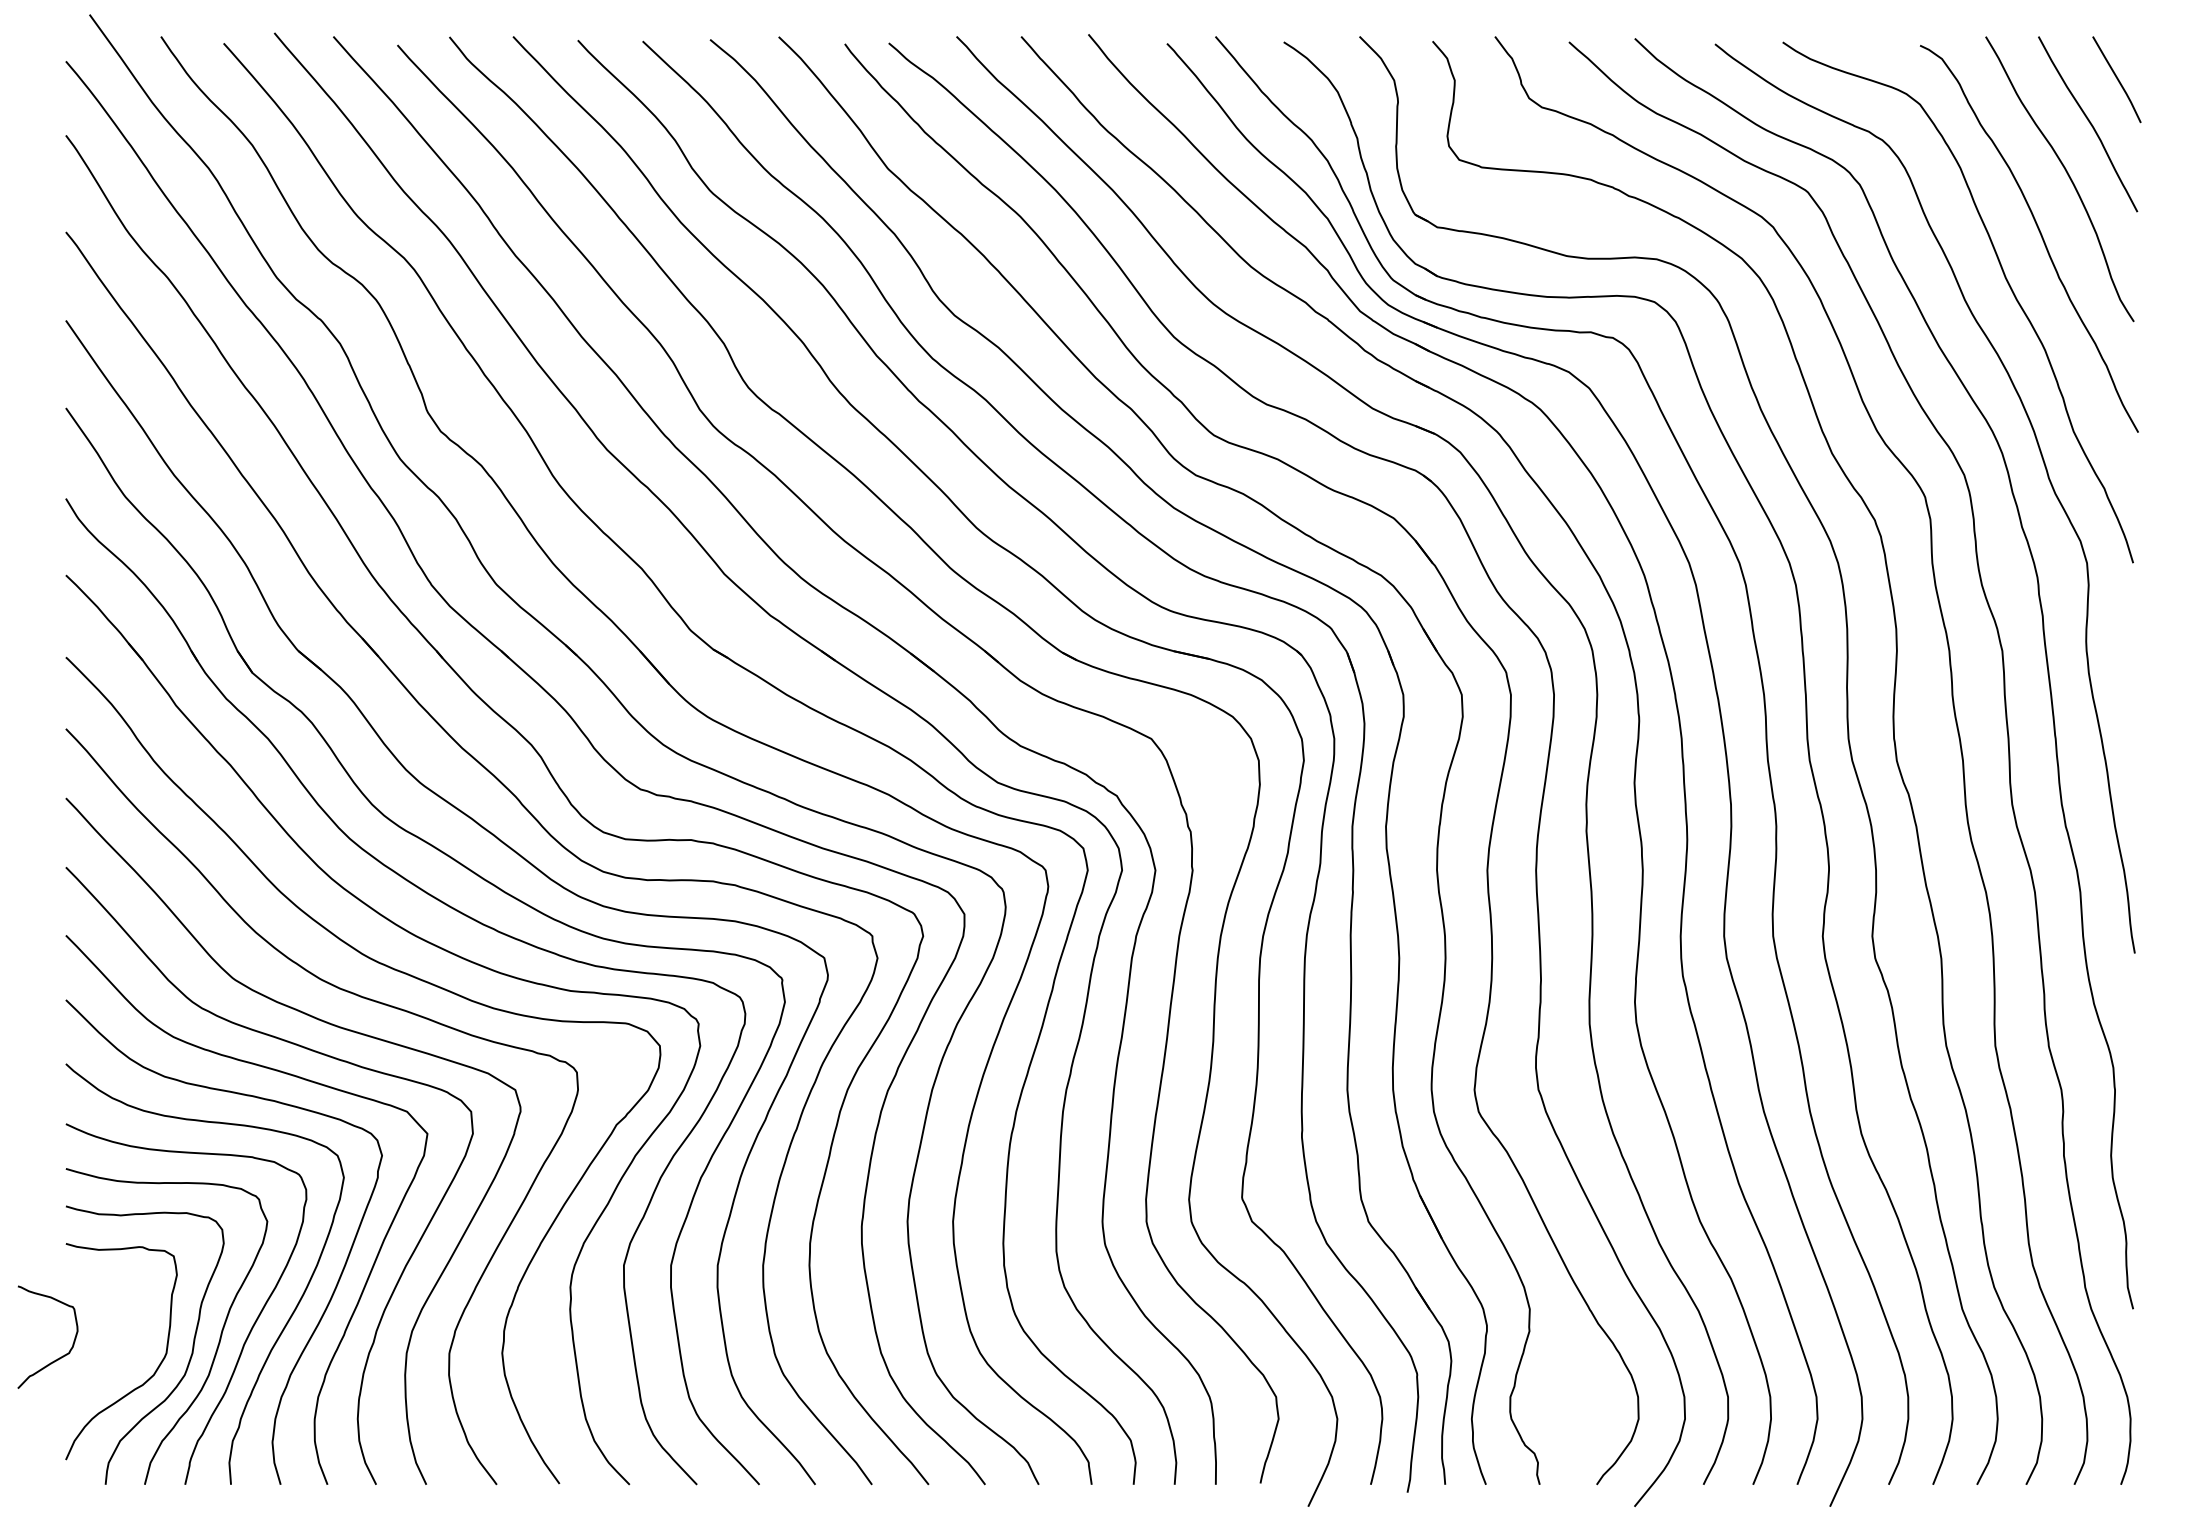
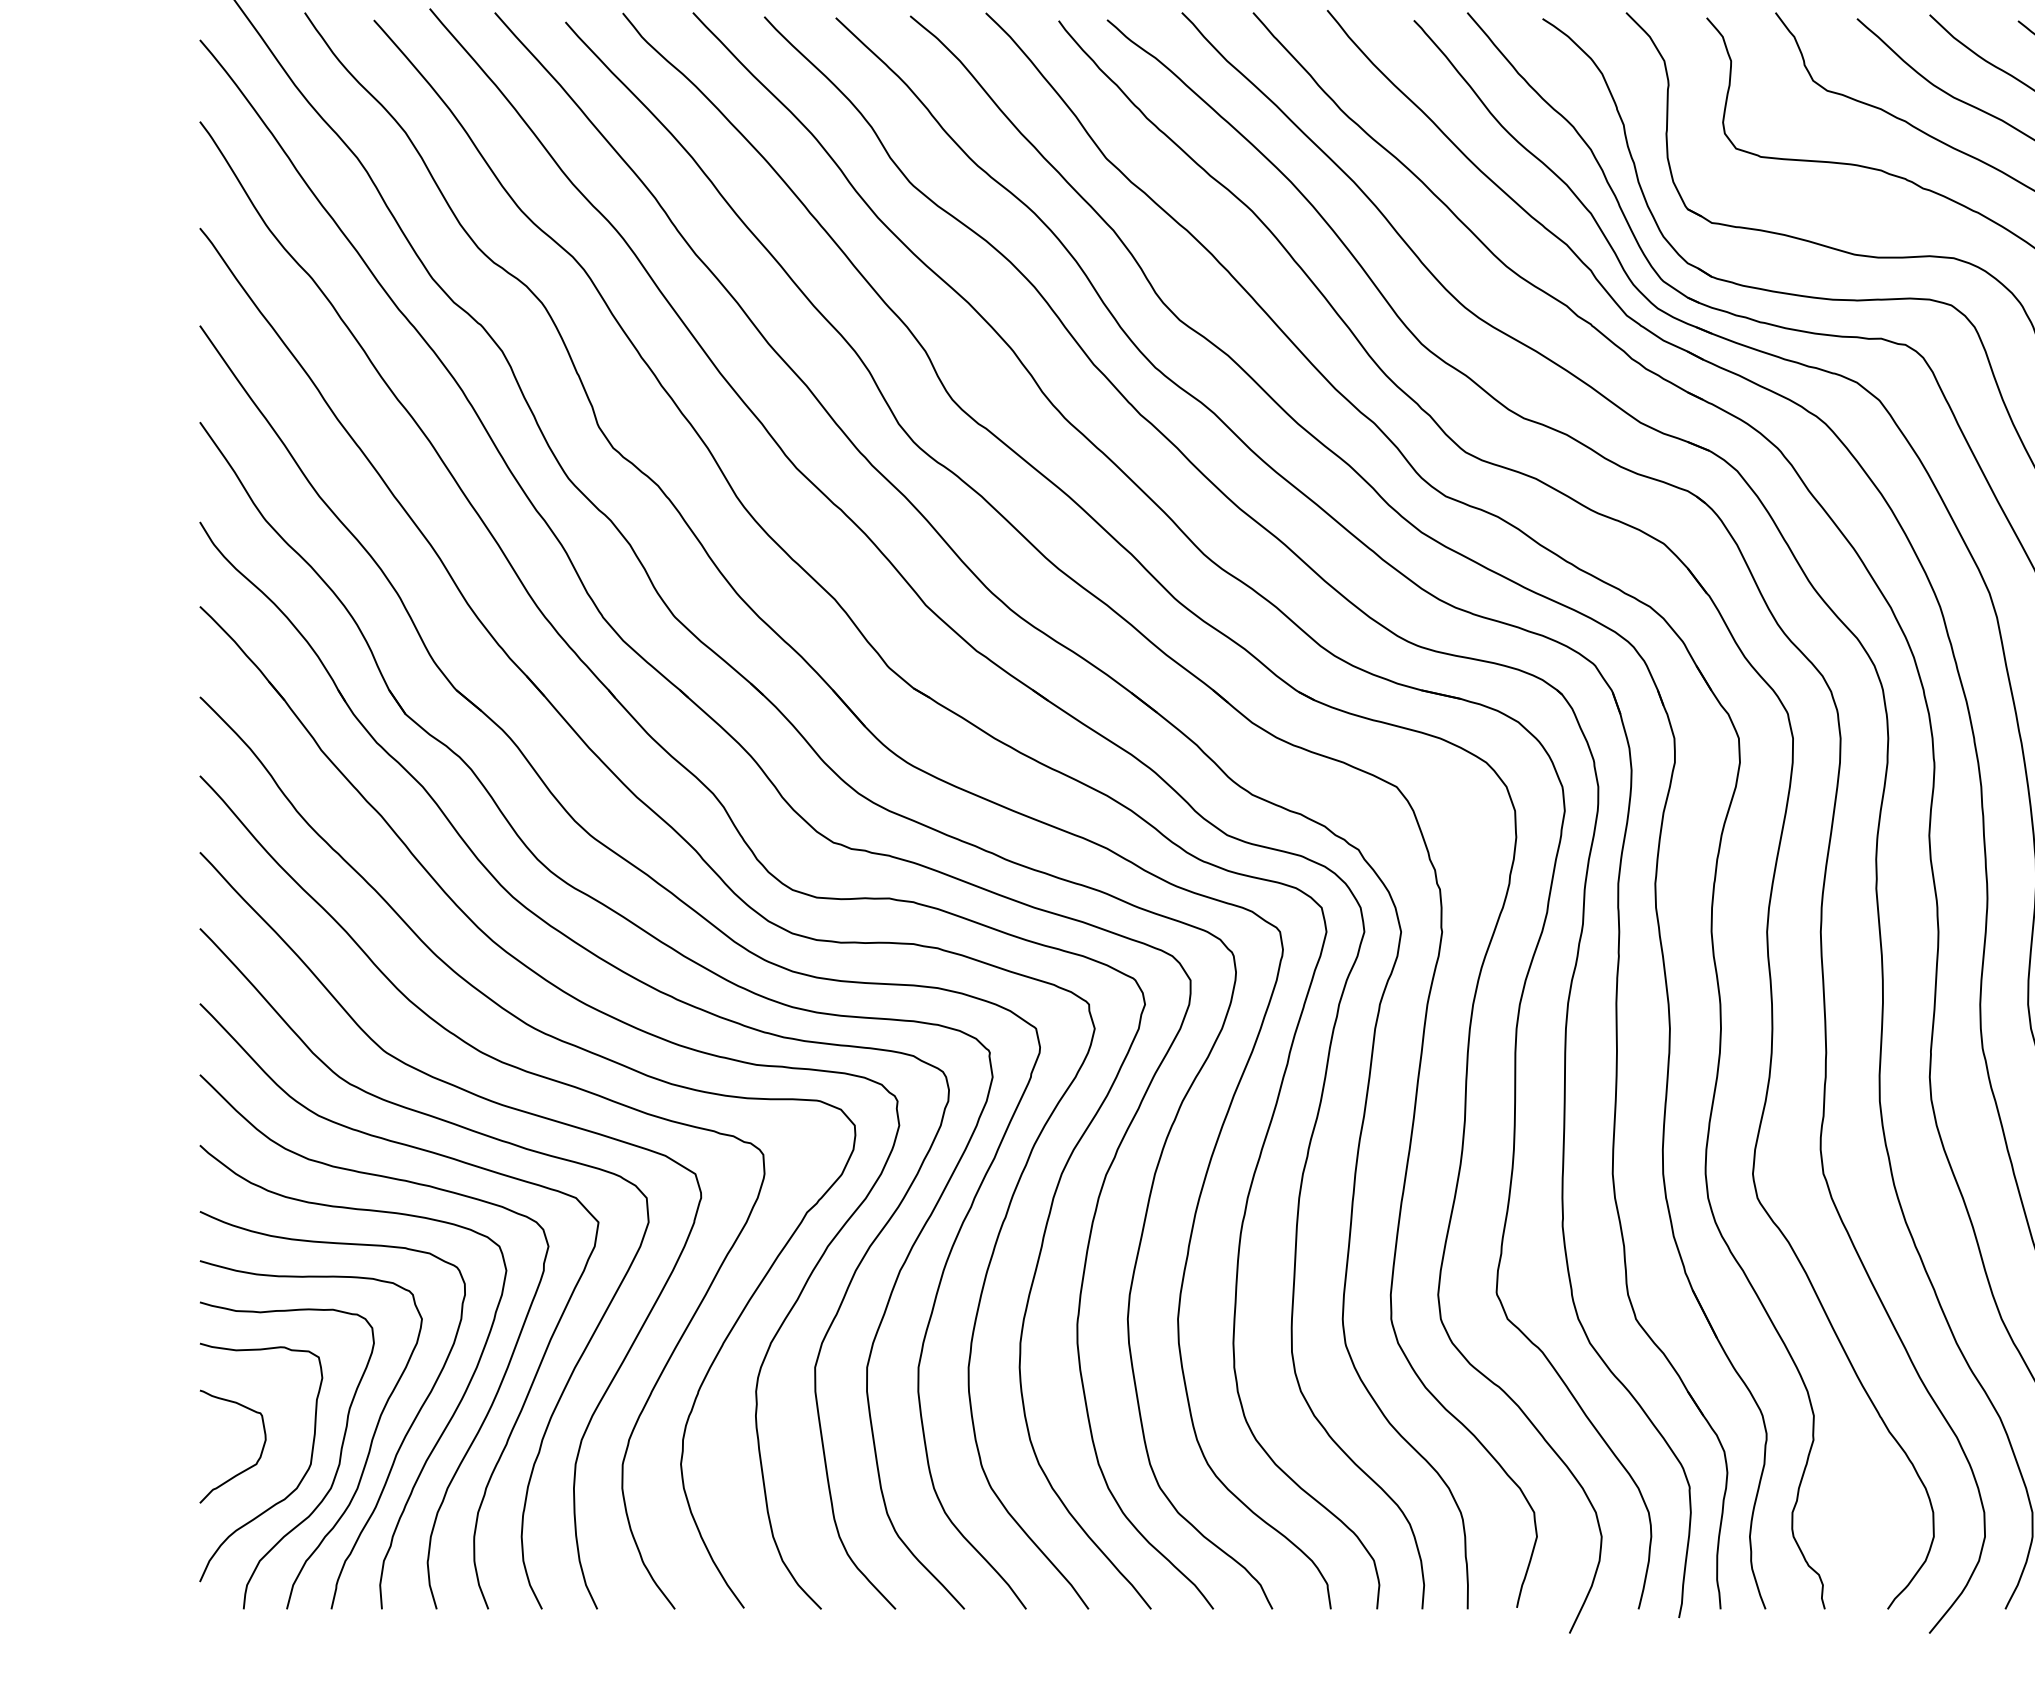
curve: (57, 1358) -> (243, 1470), moved

